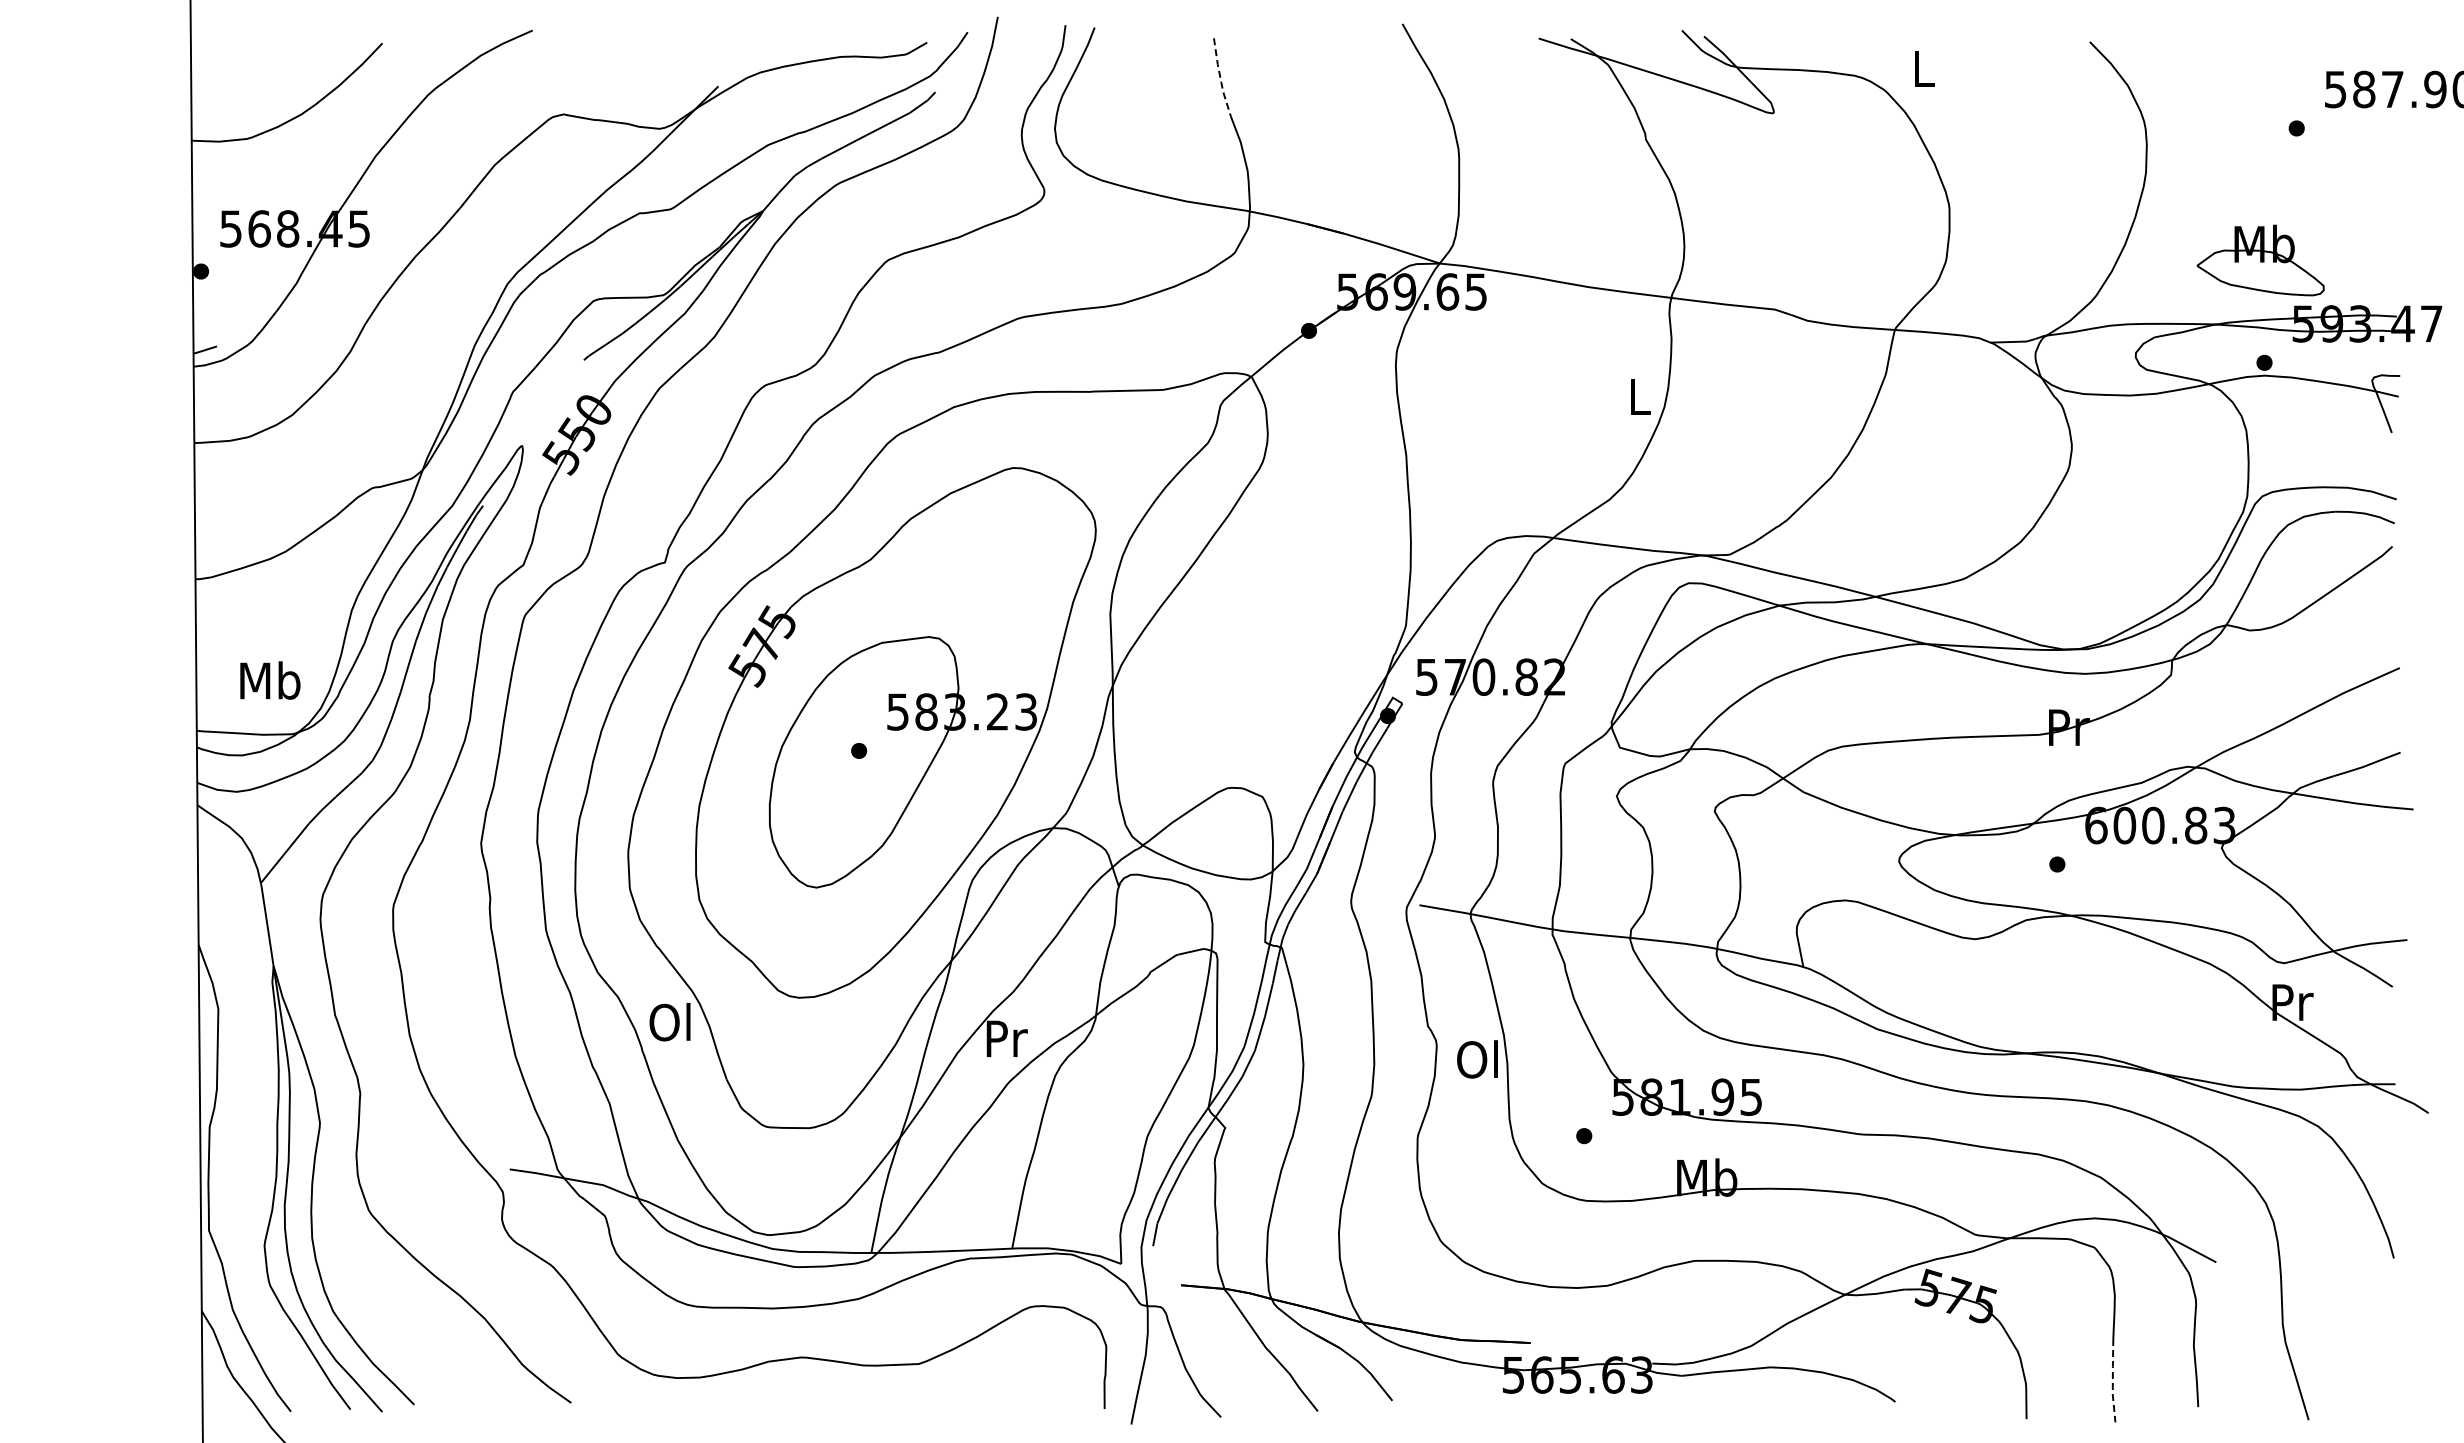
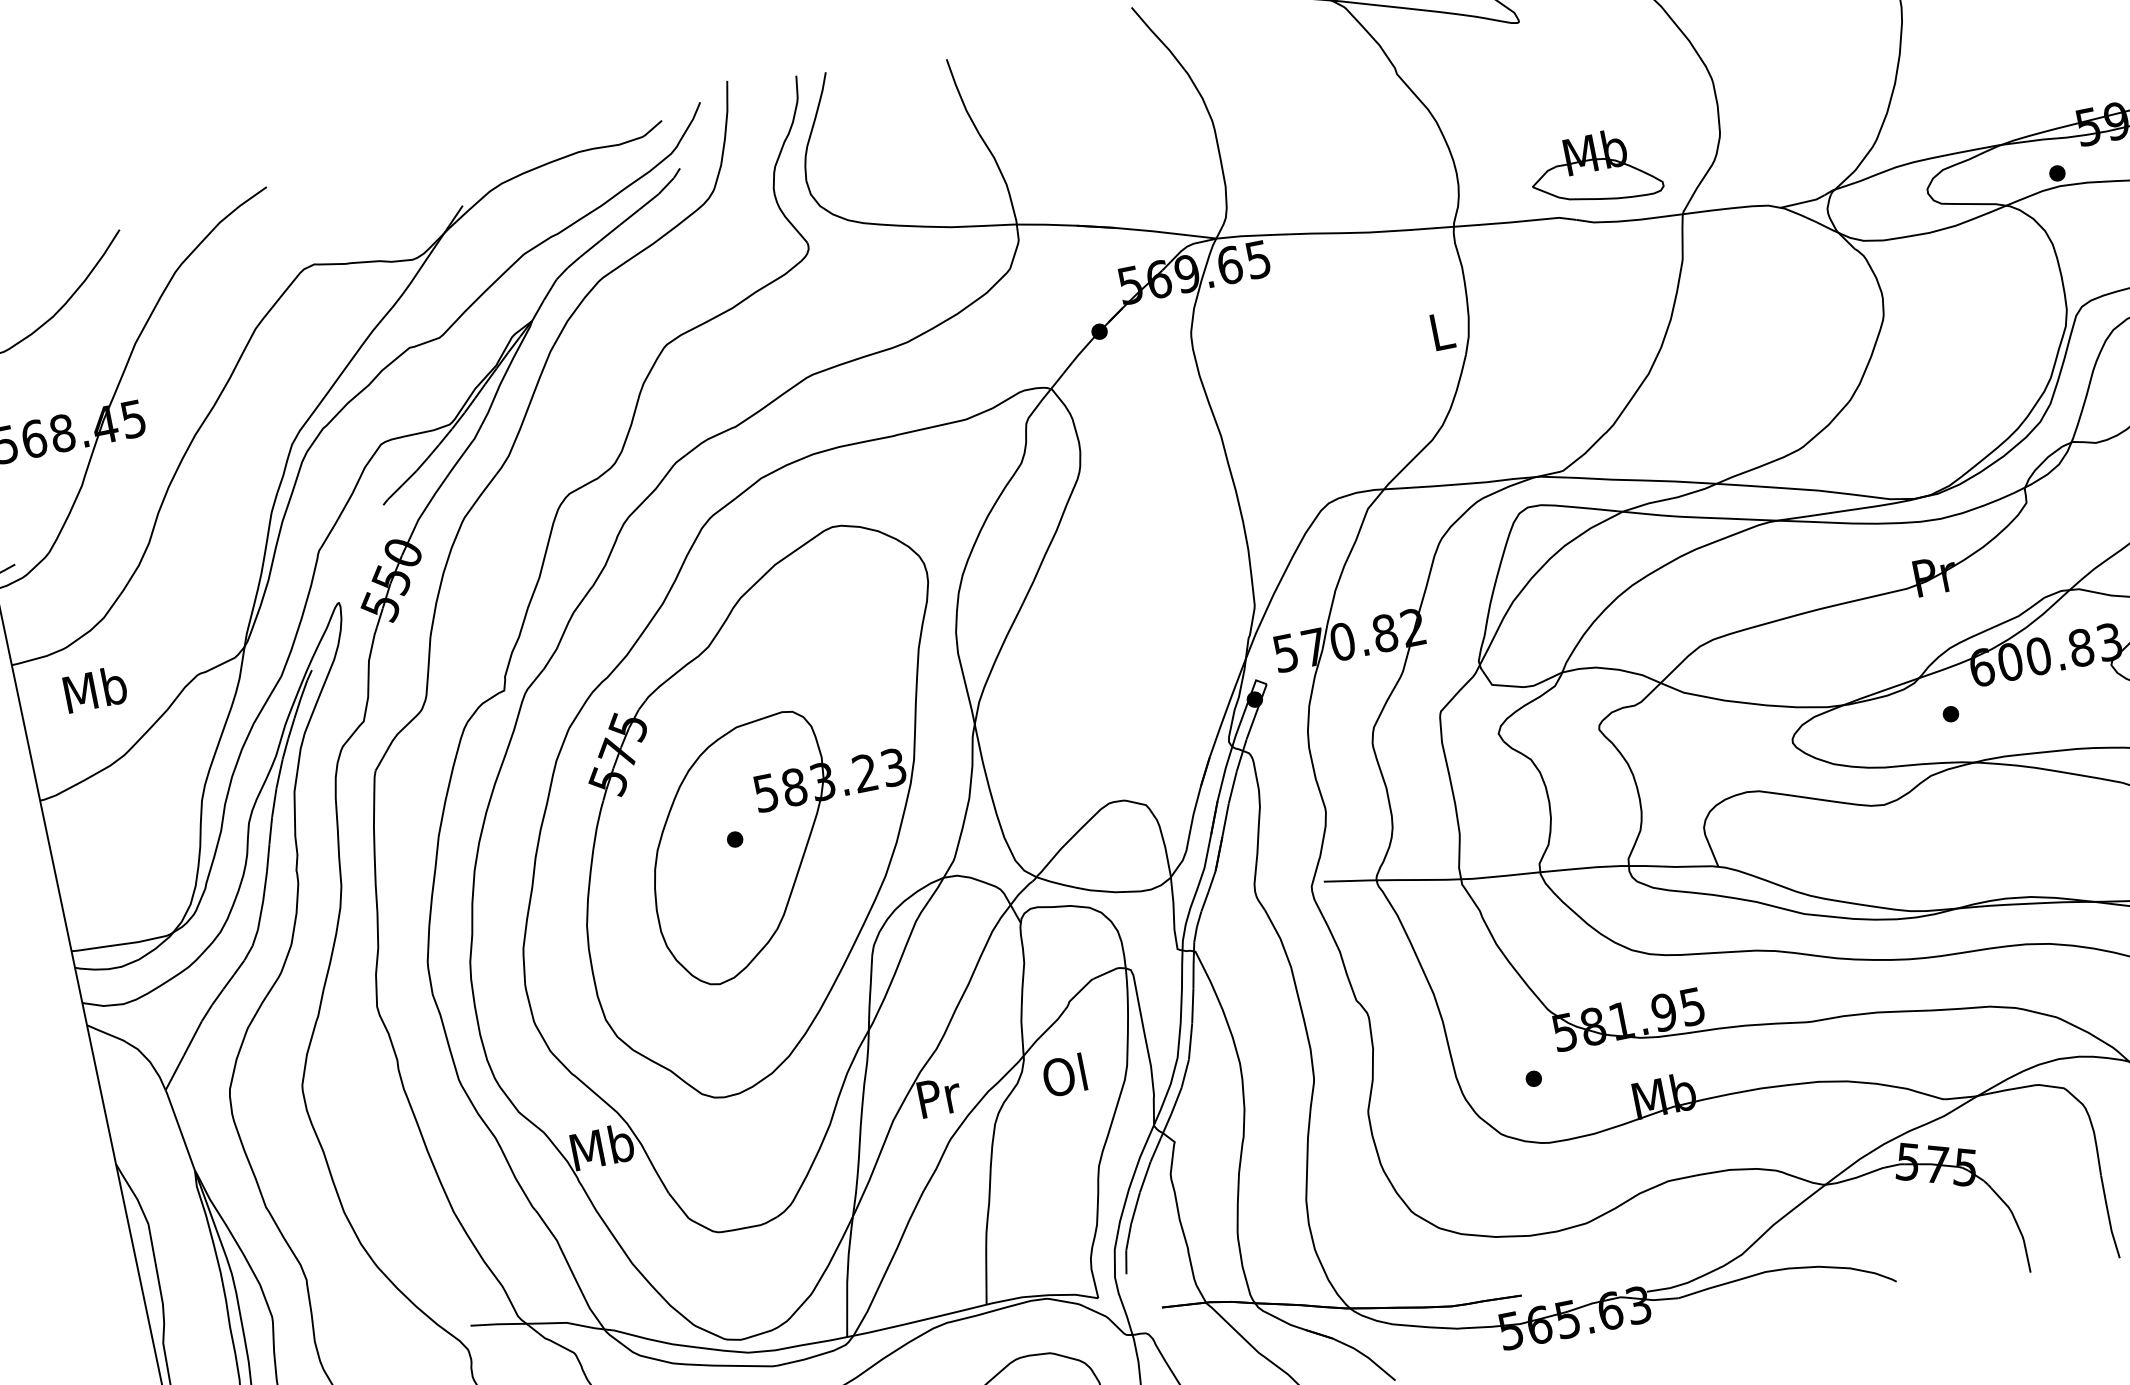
line: (1220, 78) -> (961, 98), dashed -> solid
part: (2260, 260) -> (1594, 169), moved
text: (270, 680) -> (95, 689), moved
text: (671, 1022) -> (602, 1147), Ol -> Mb
text: (1477, 1059) -> (1064, 1075), moved
line: (2112, 1381) -> (2108, 1218), dashed -> solid

